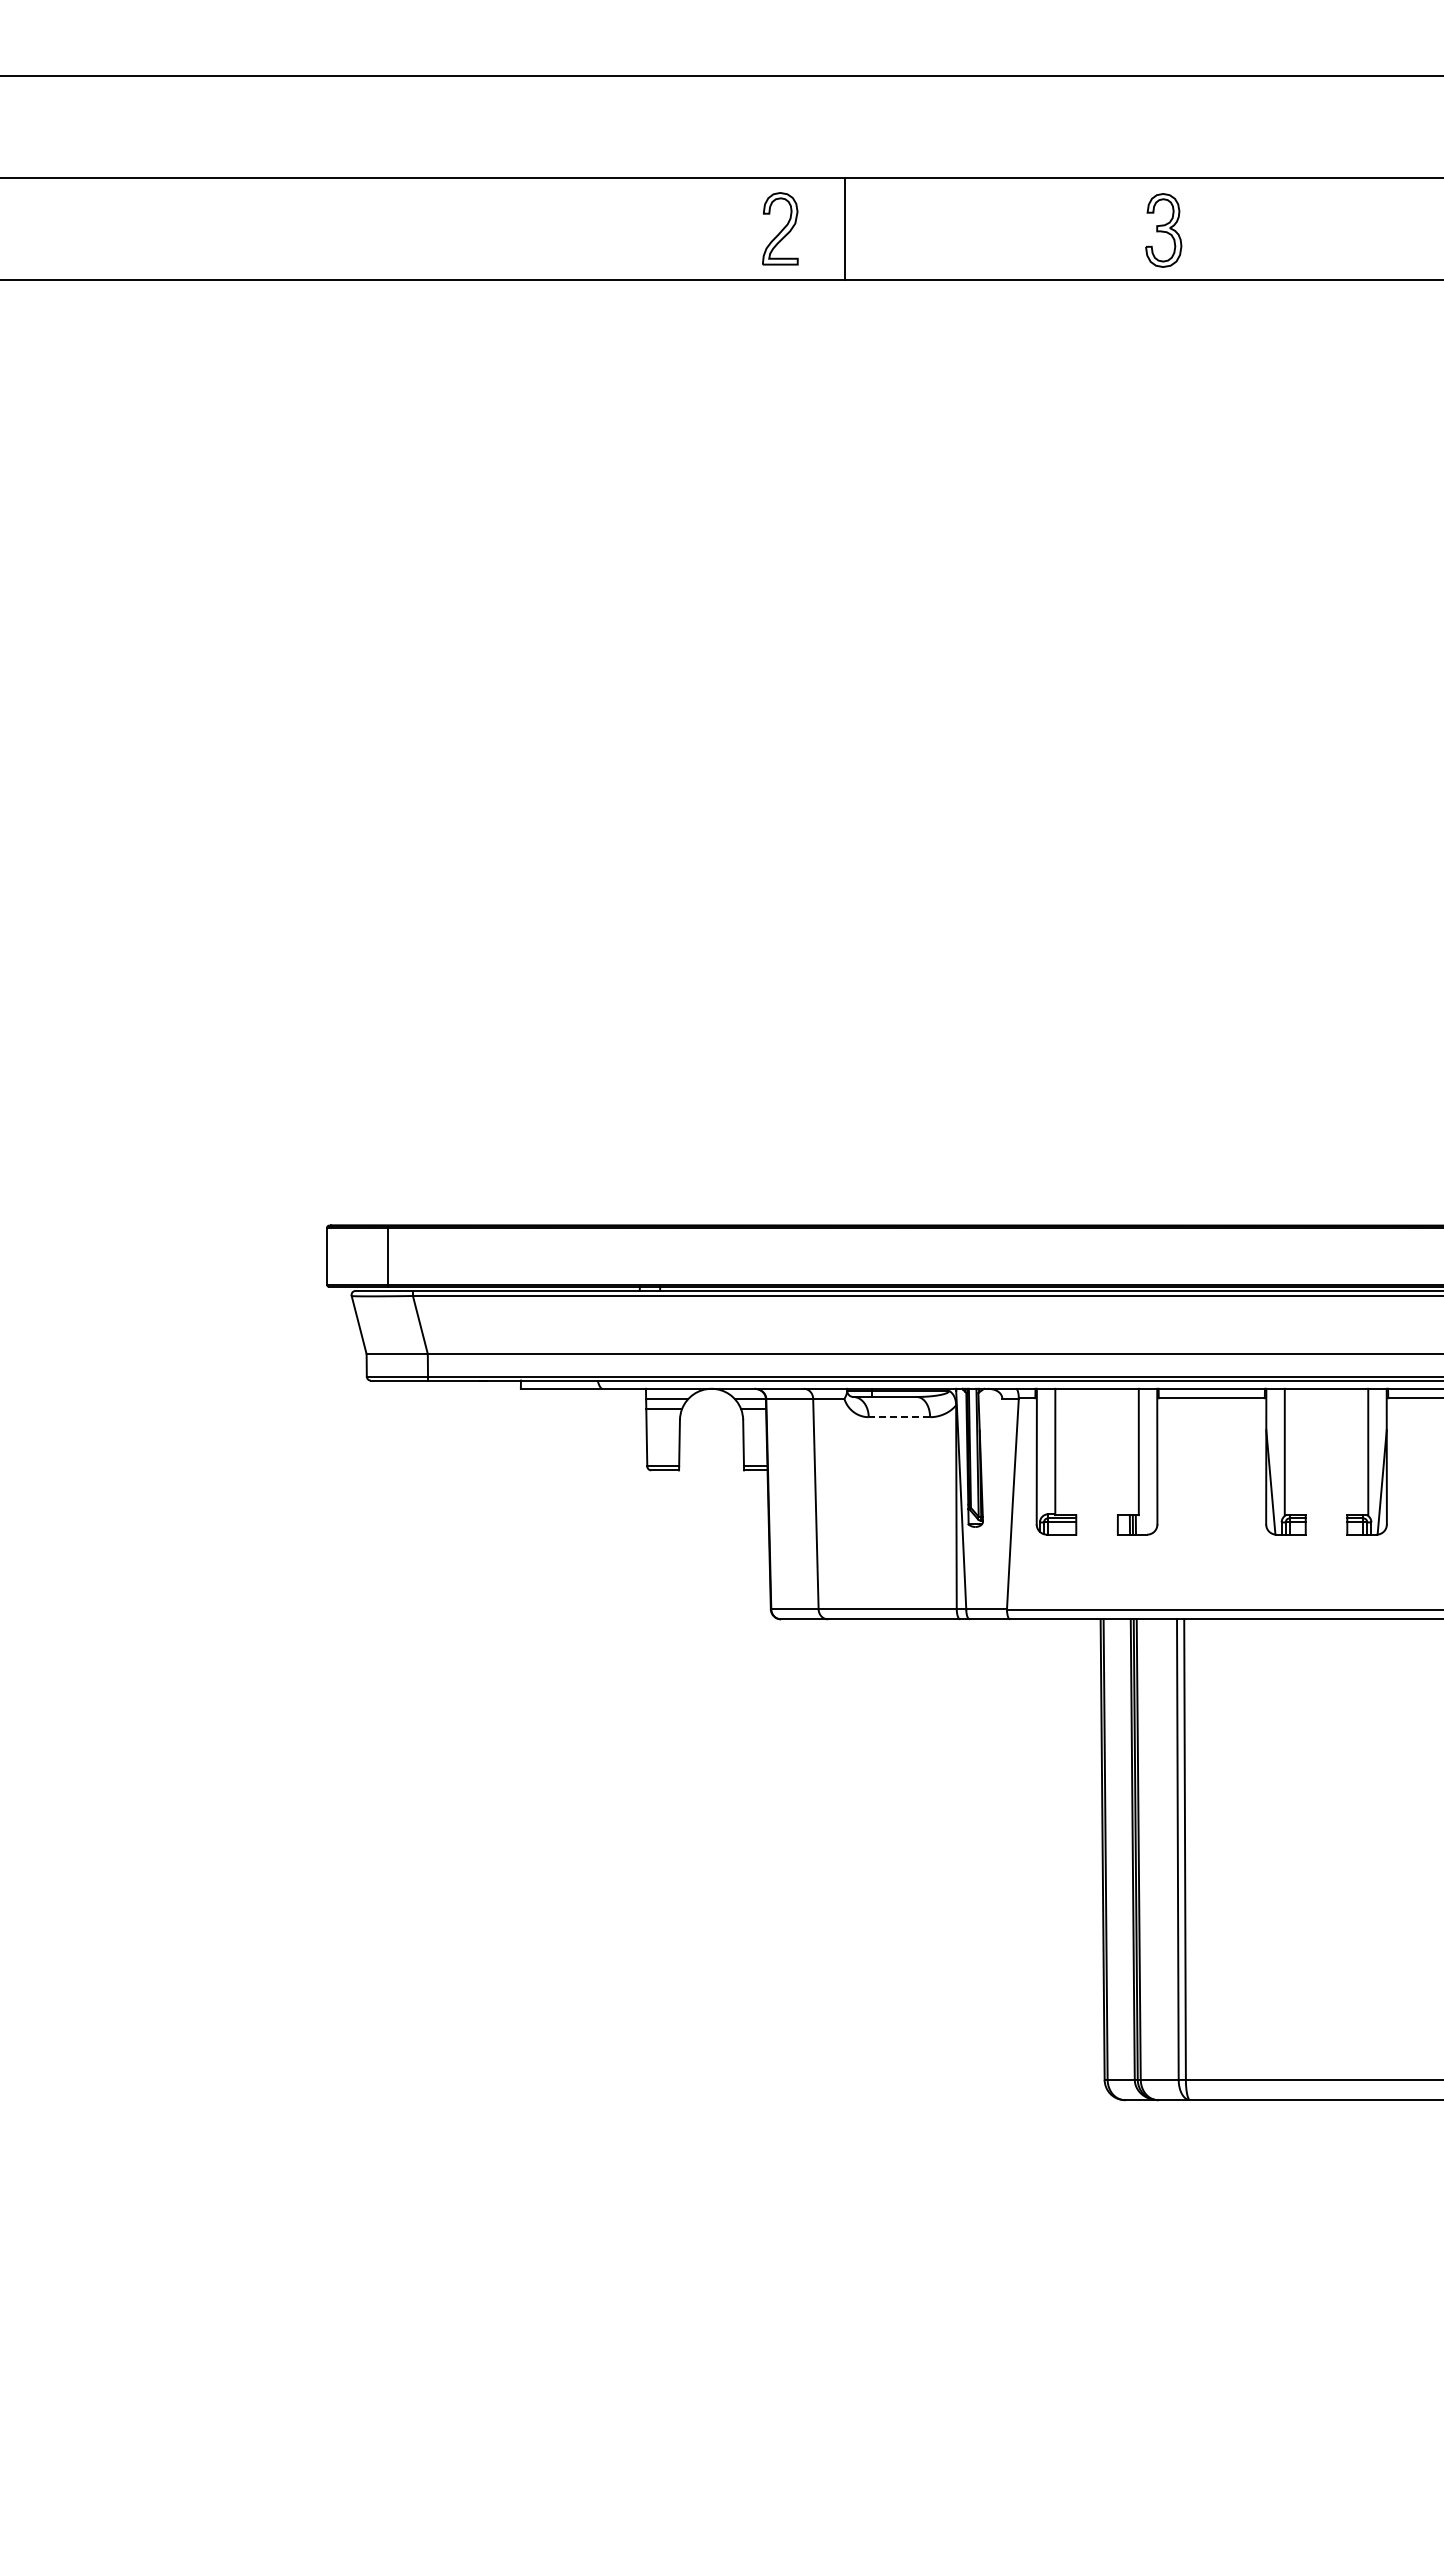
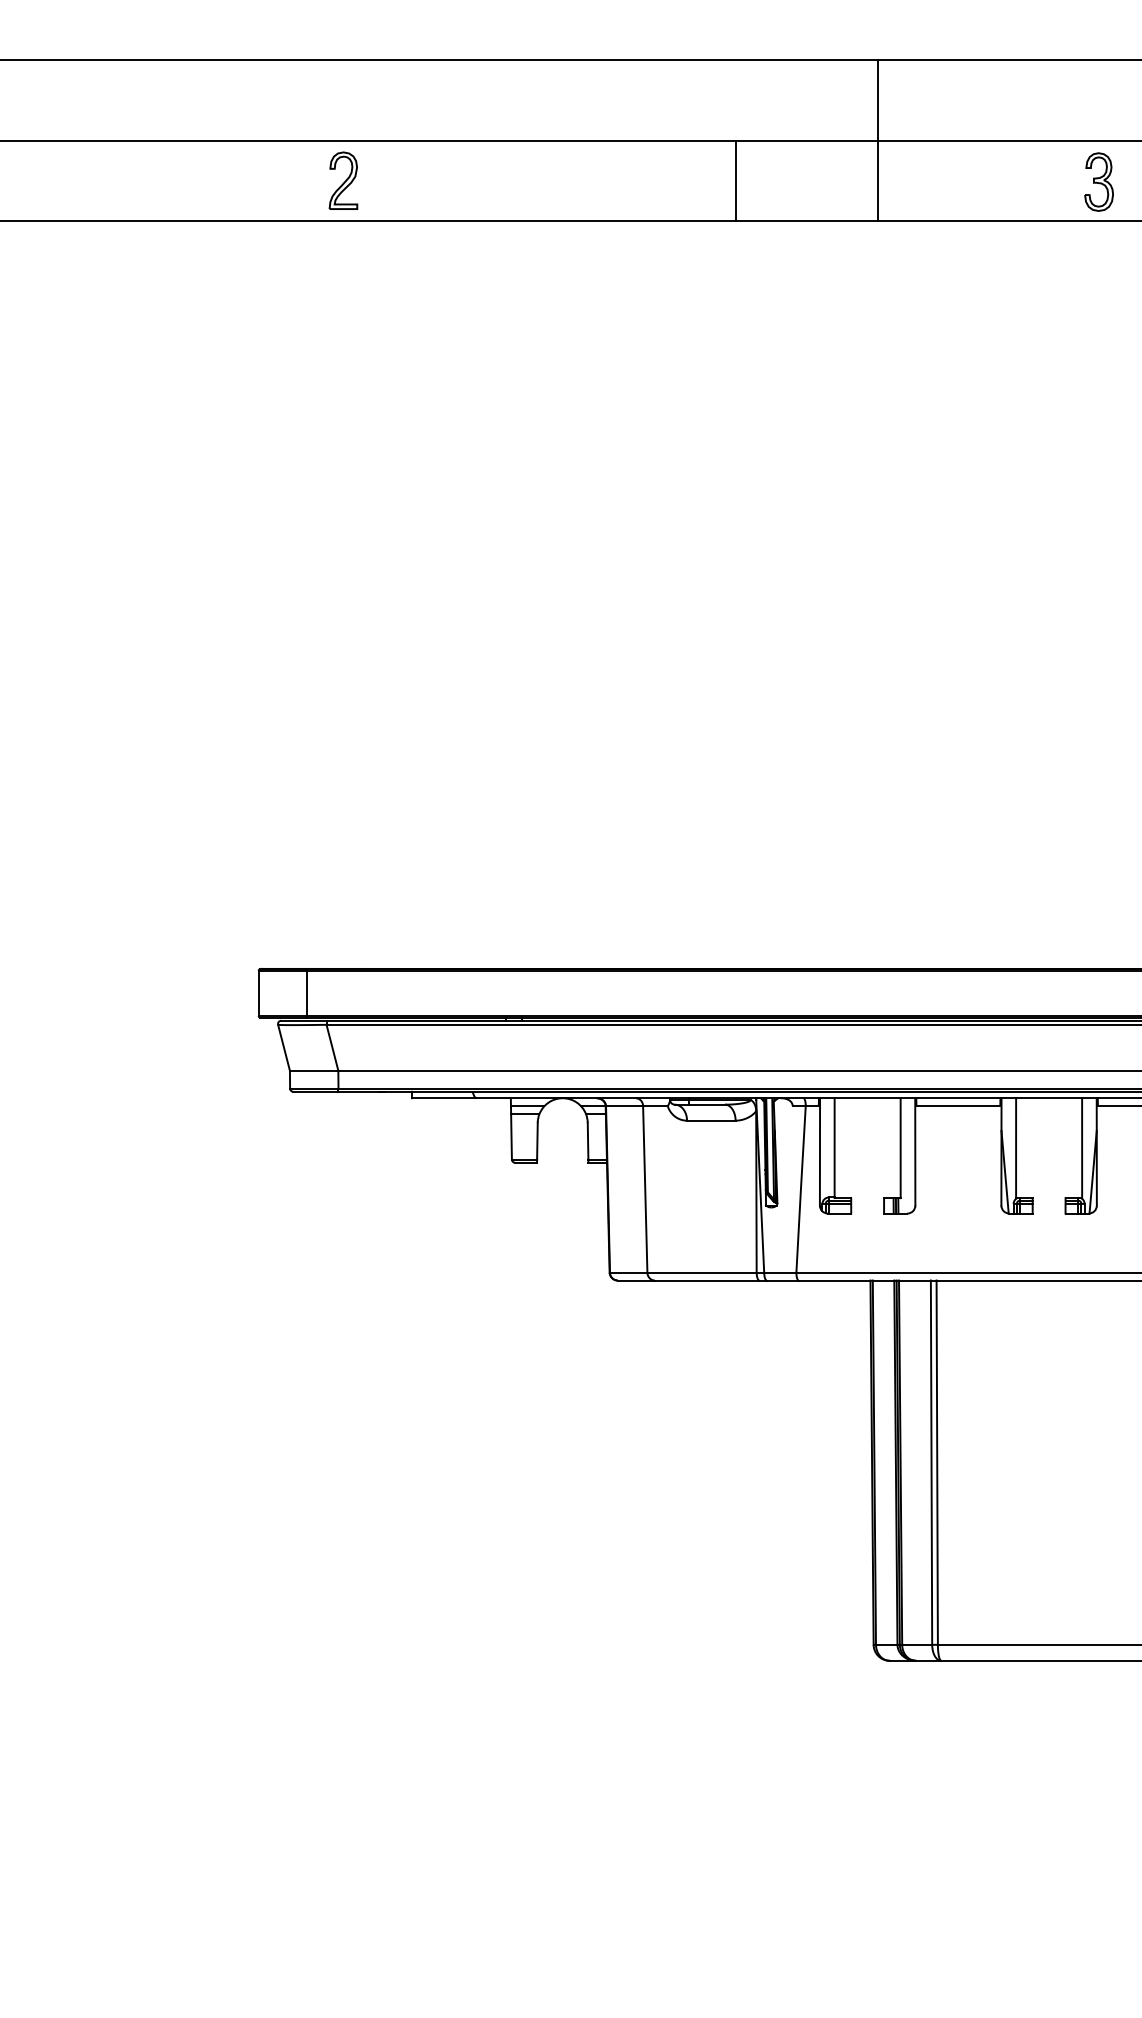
line: (1109, 177) -> (877, 140), added
part: (780, 228) -> (343, 180), moved
line: (845, 228) -> (736, 180), moved
part: (1163, 230) -> (1098, 182), moved
line: (899, 1417) -> (711, 1120), dashed -> solid

